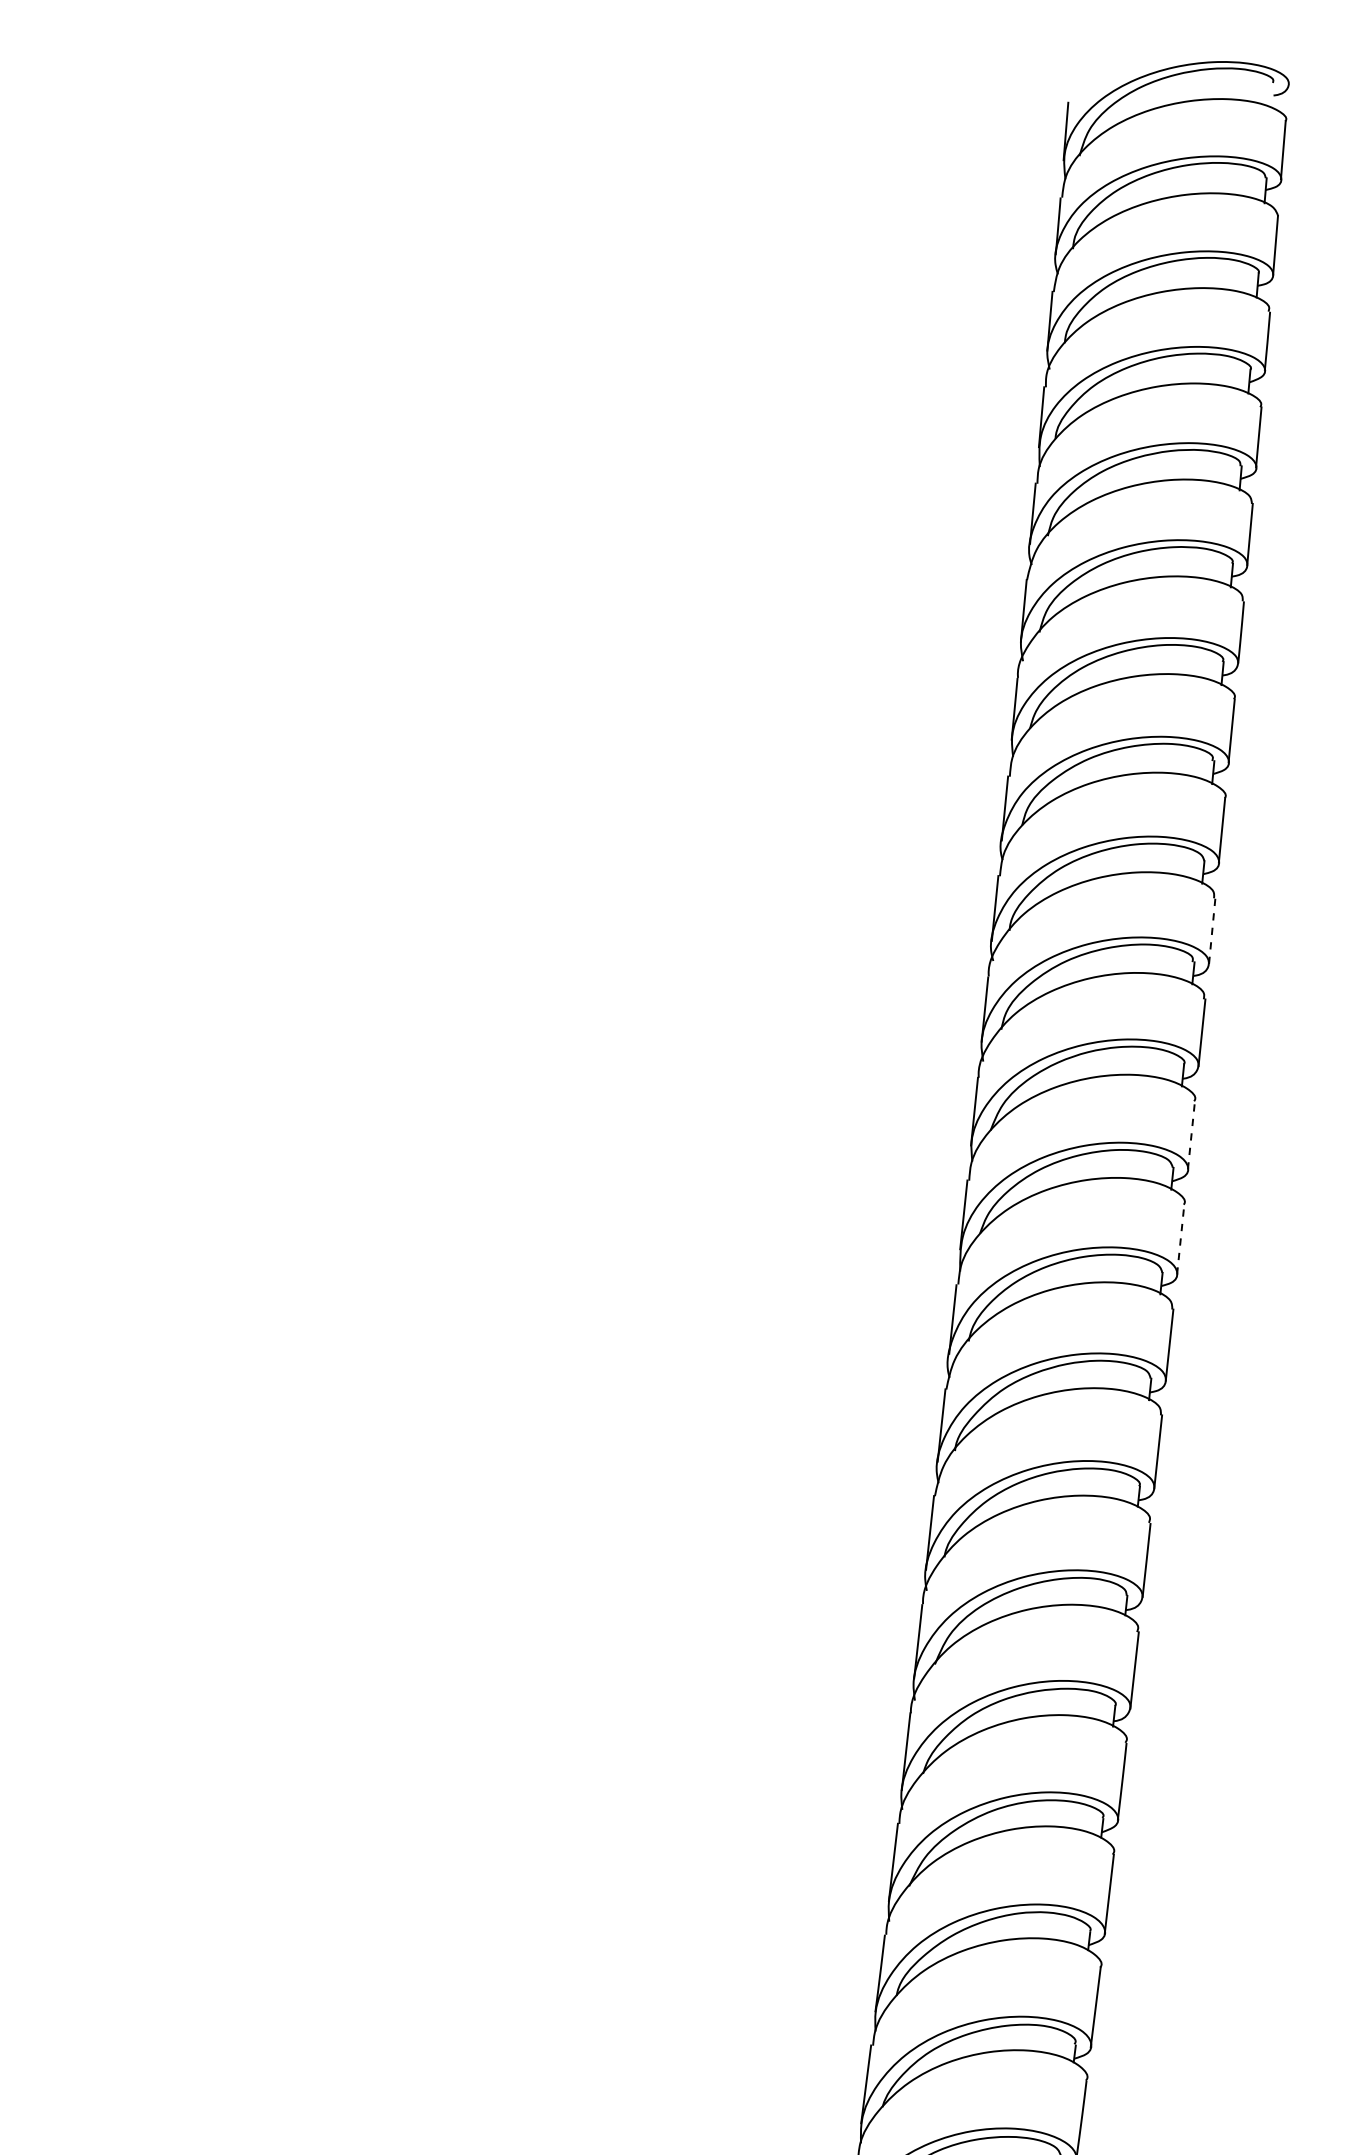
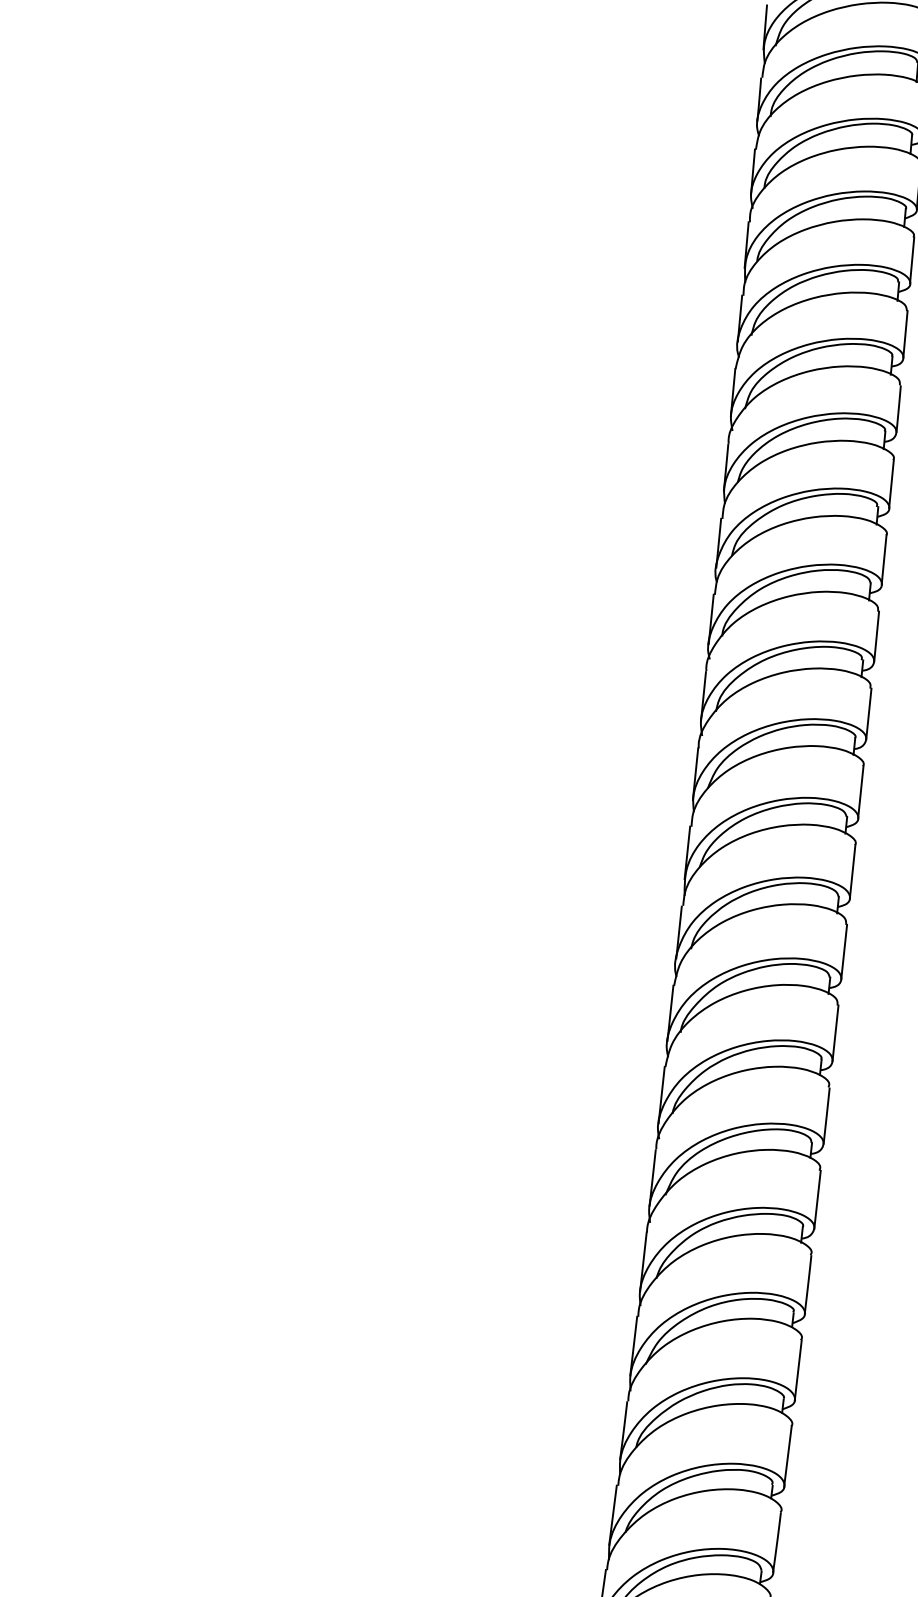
line: (1212, 931) -> (876, 636), dashed -> solid
line: (1191, 1134) -> (860, 791), dashed -> solid
line: (1180, 1239) -> (852, 871), dashed -> solid

